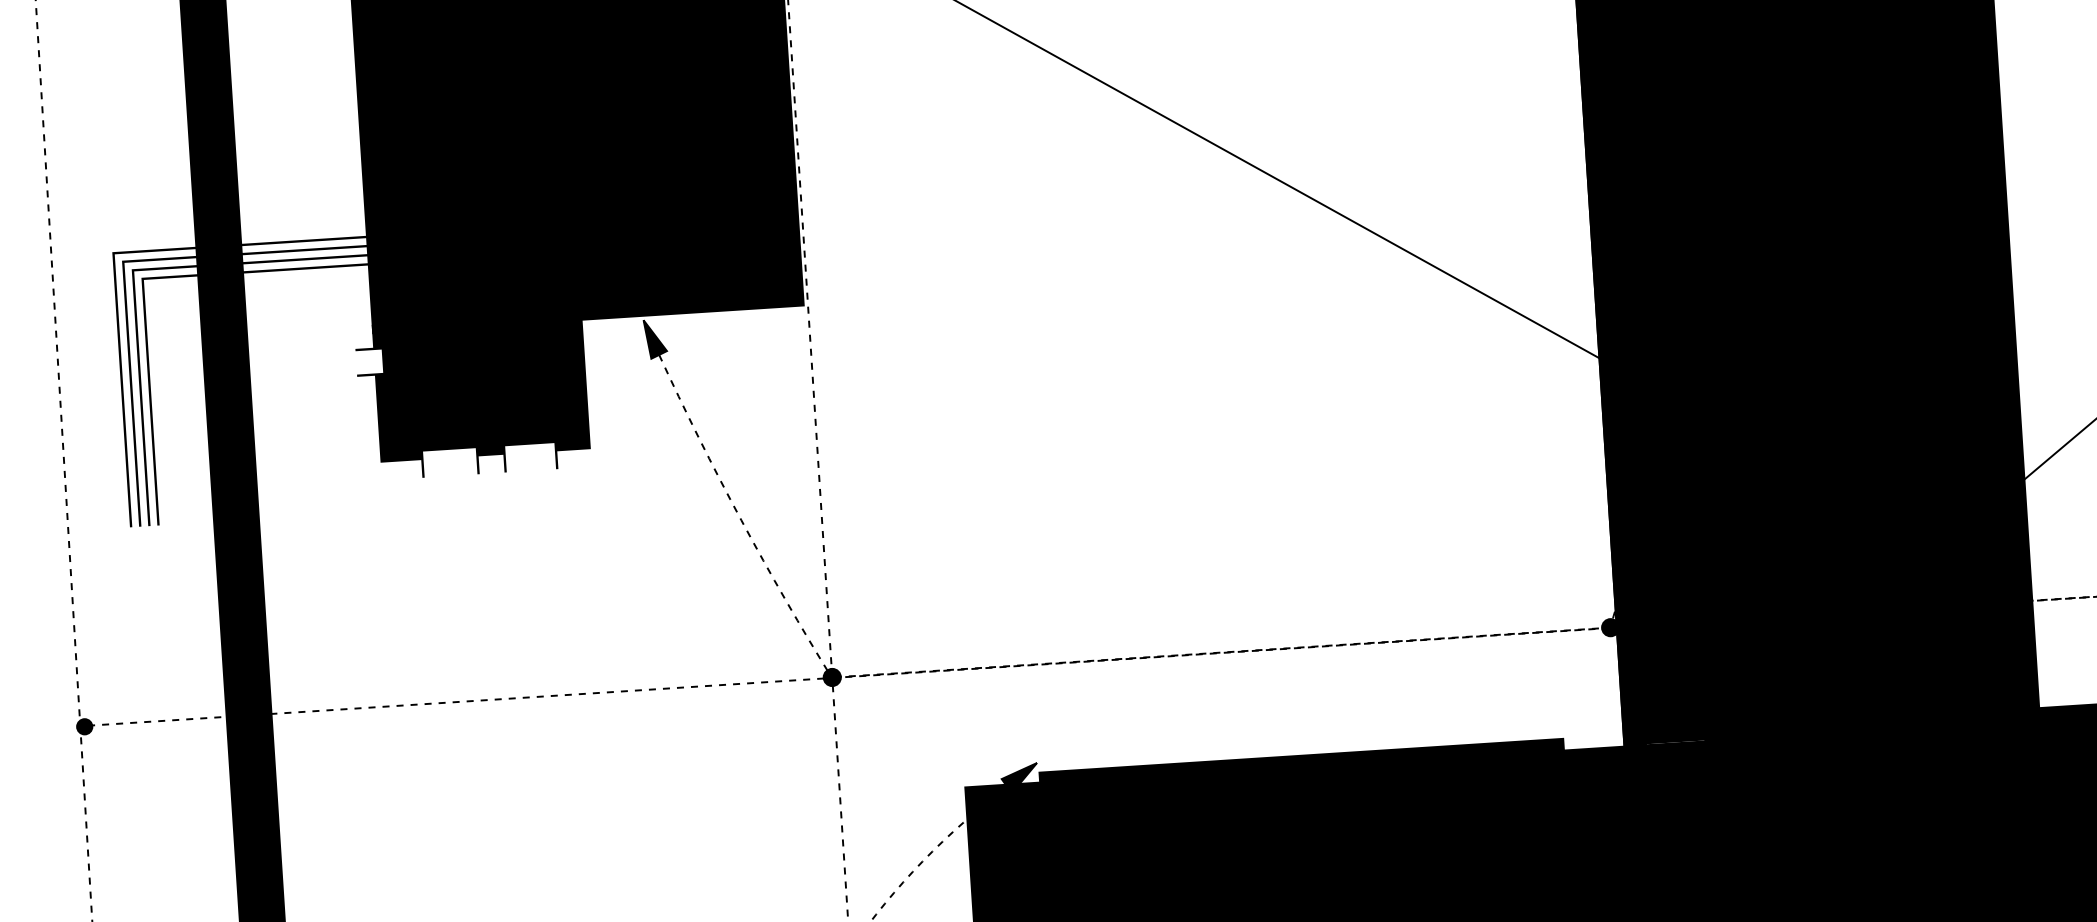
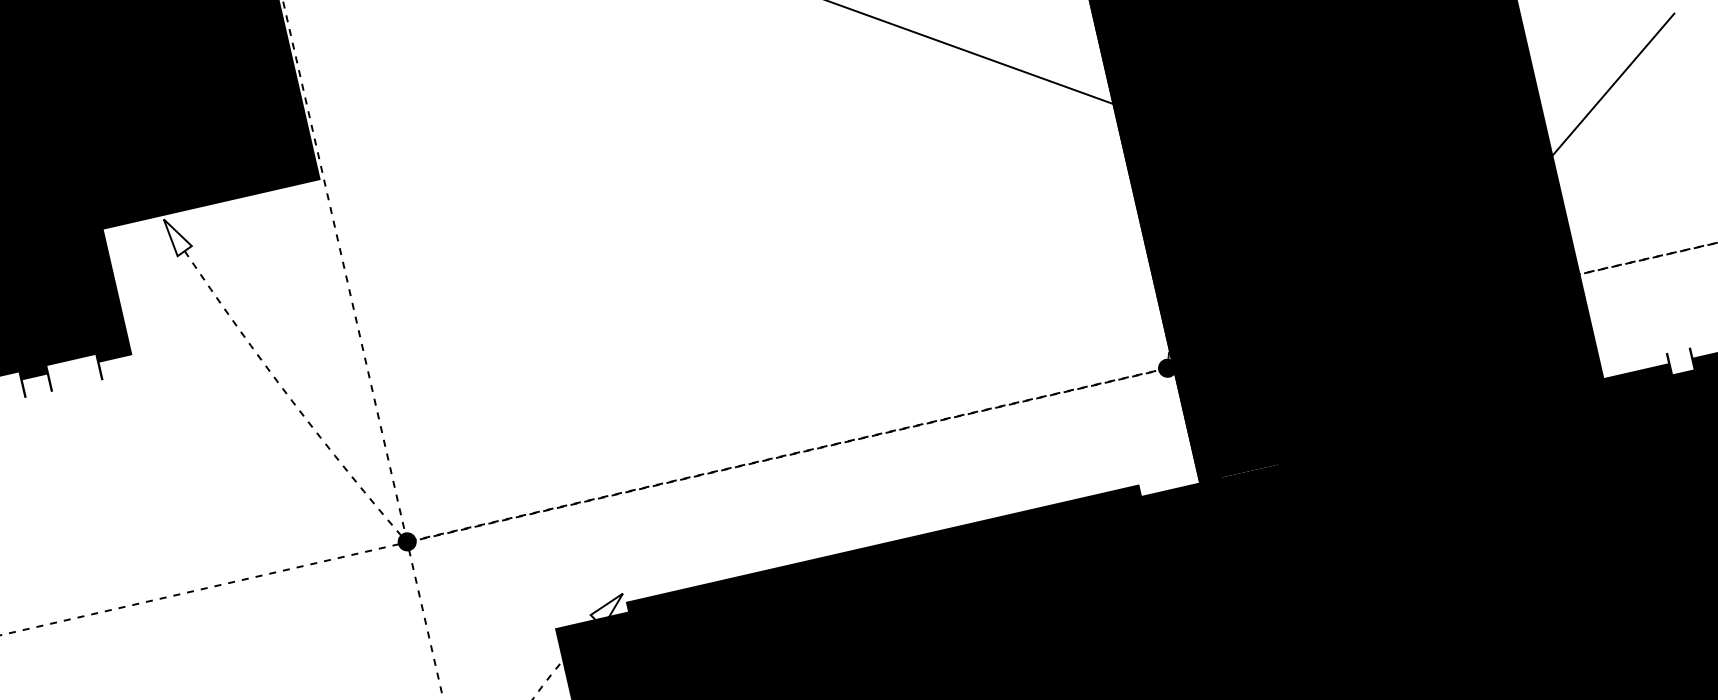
fill: (654, 339) -> (177, 236), removed
fill: (1019, 778) -> (608, 611), removed

